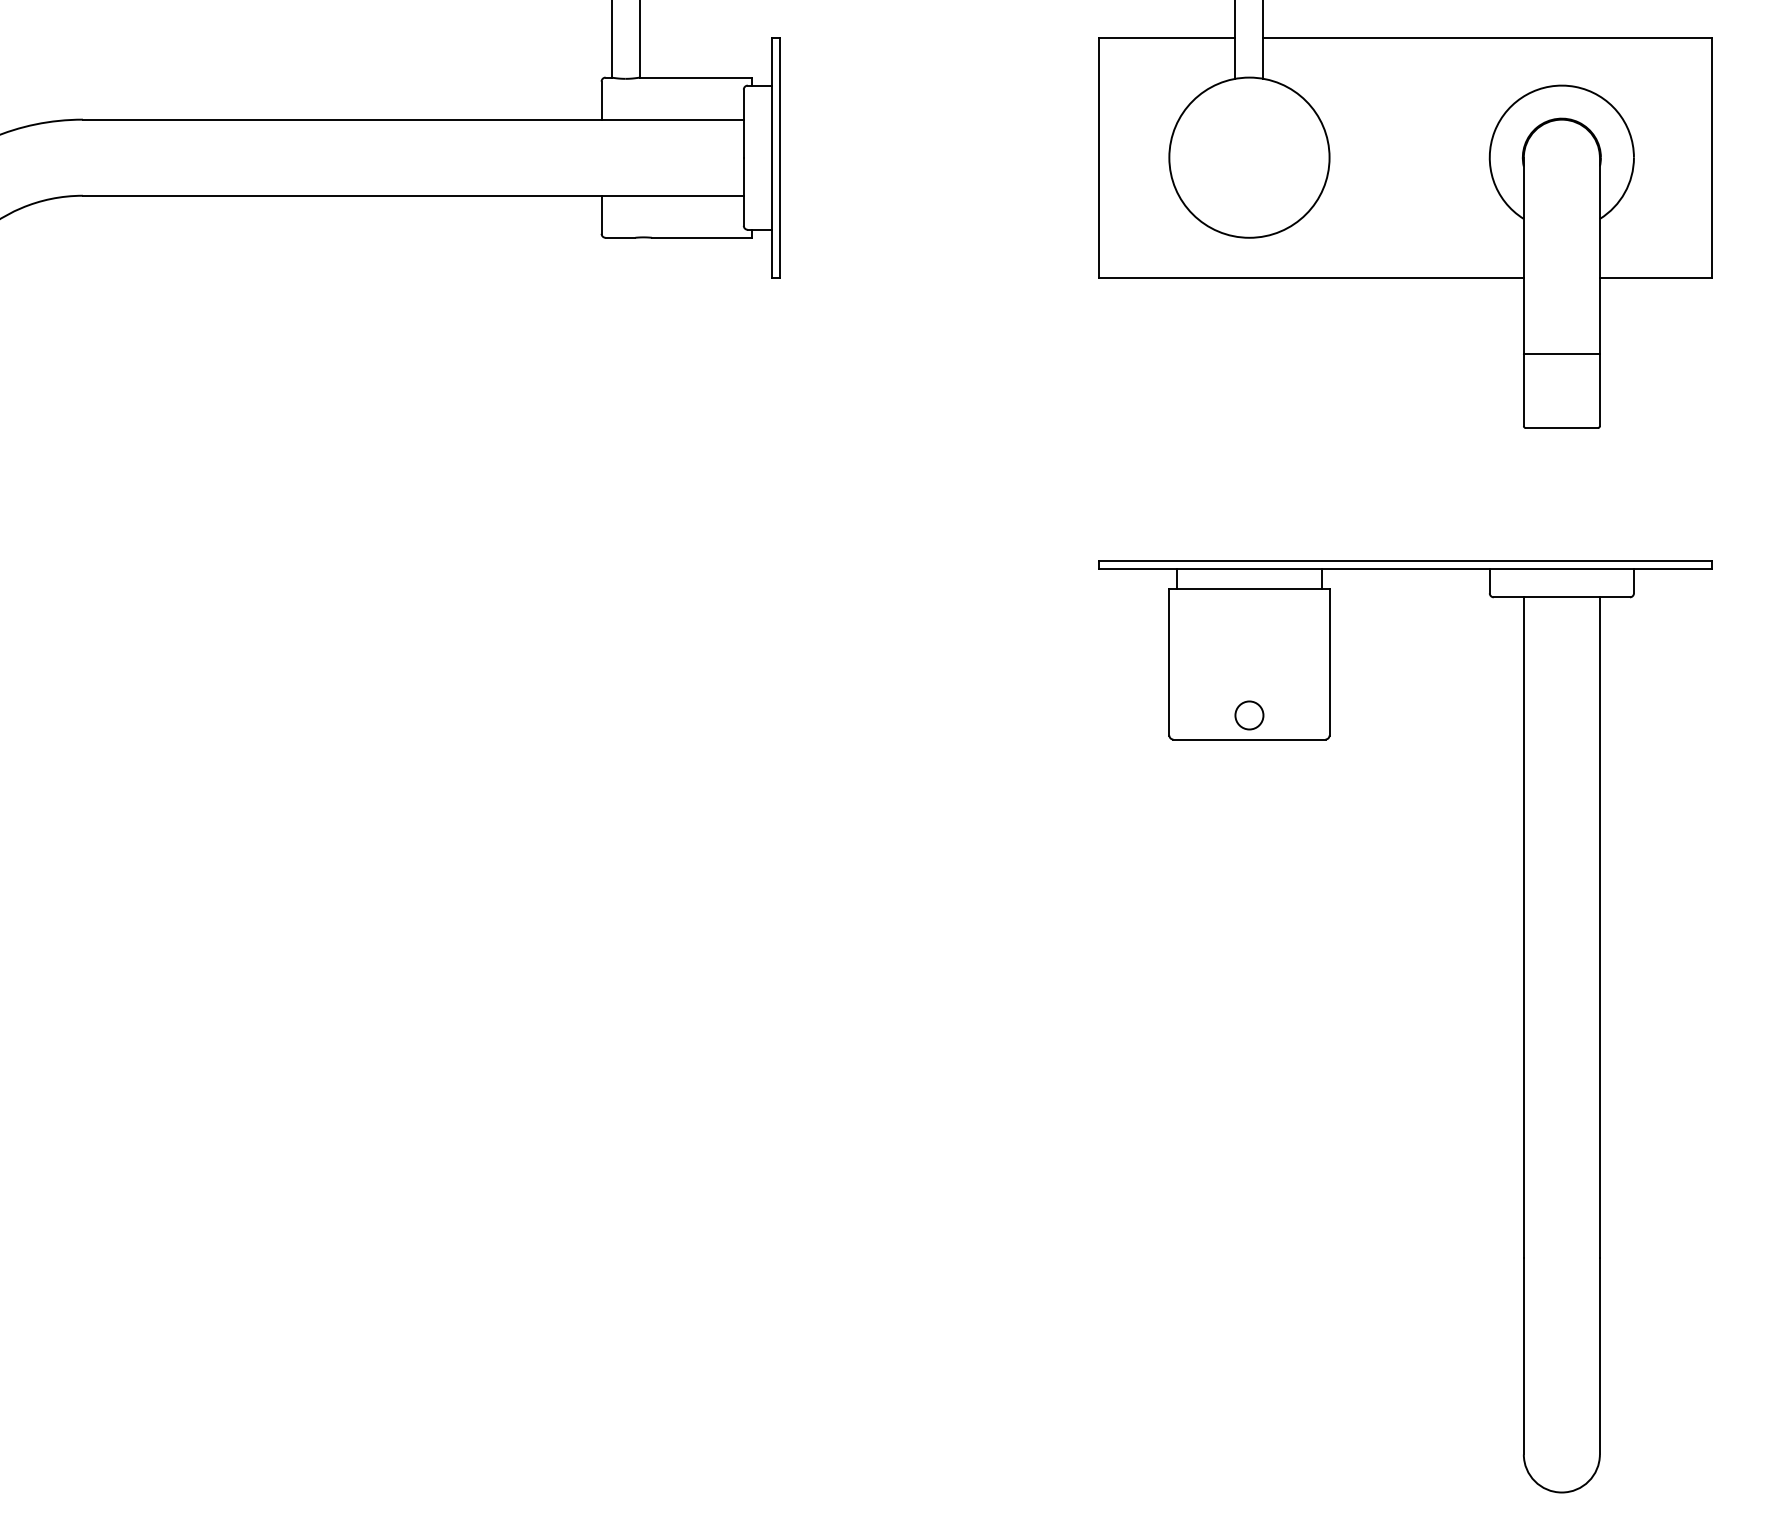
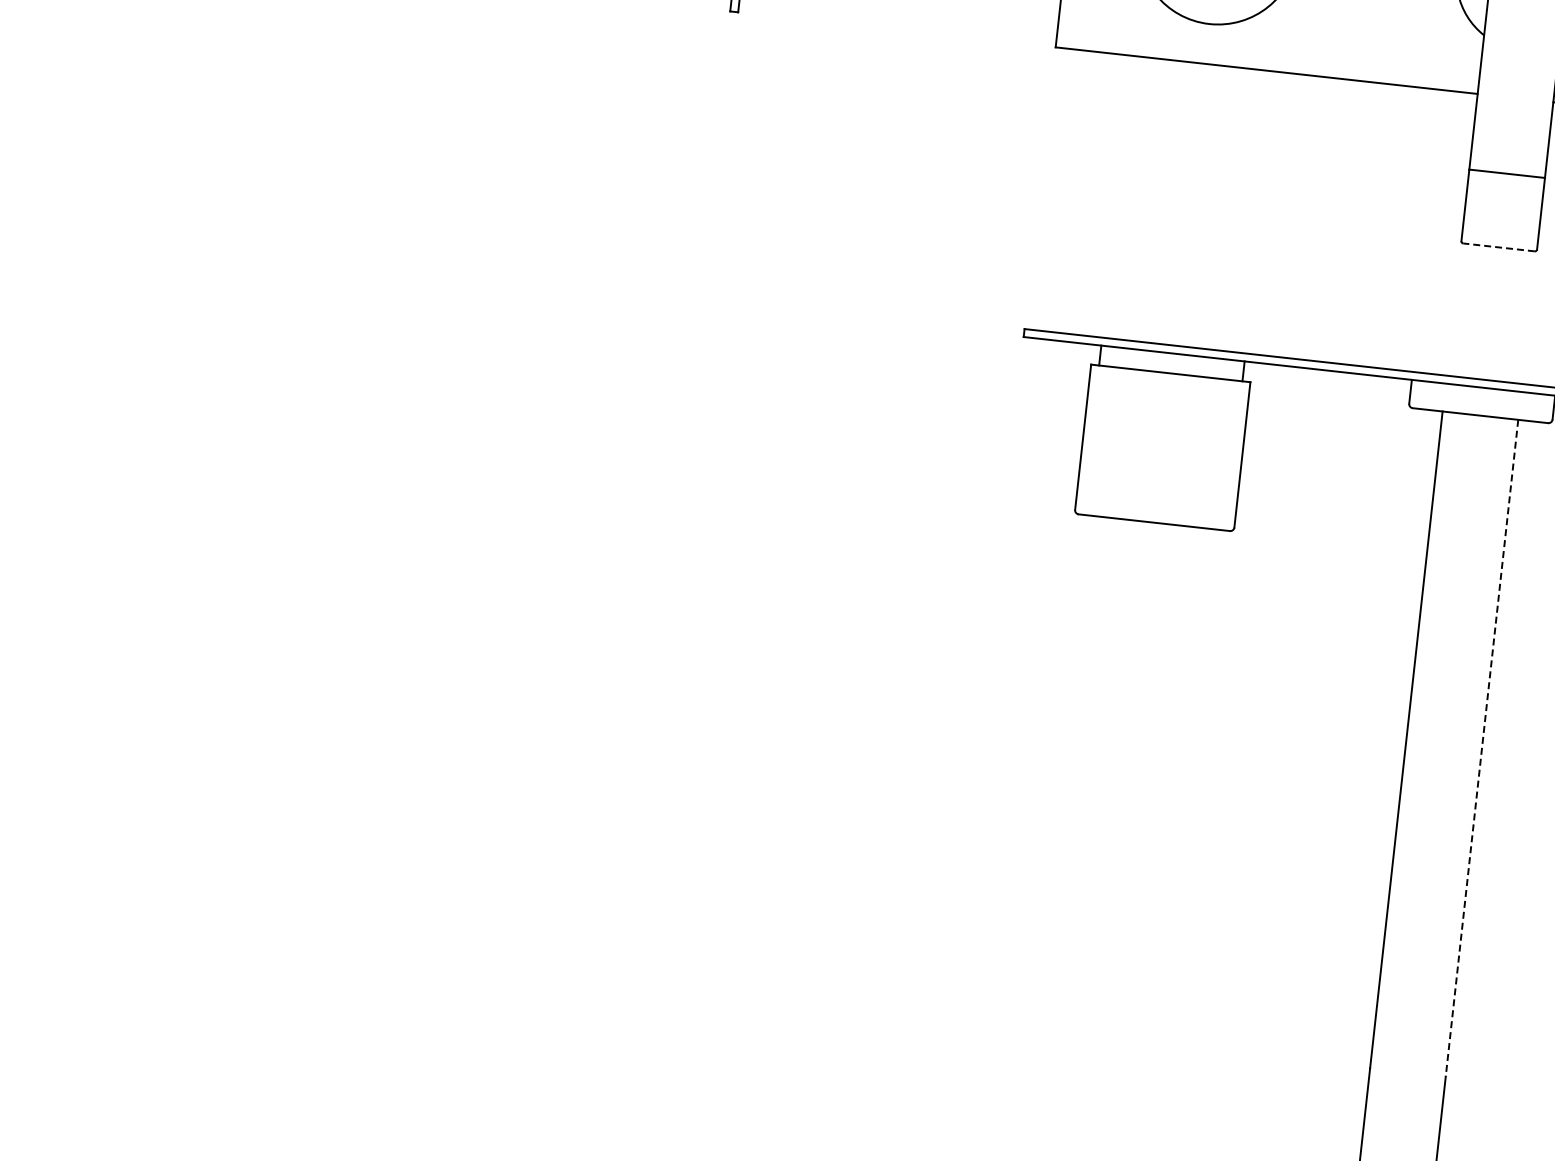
line: (1561, 428) -> (1498, 247), solid -> dashed
circle: (1249, 715) -> (1157, 498), removed
line: (1599, 928) -> (1481, 748), solid -> dashed

